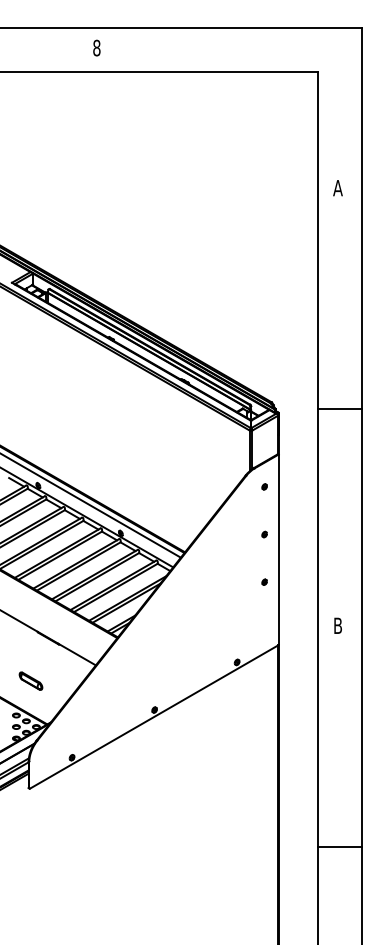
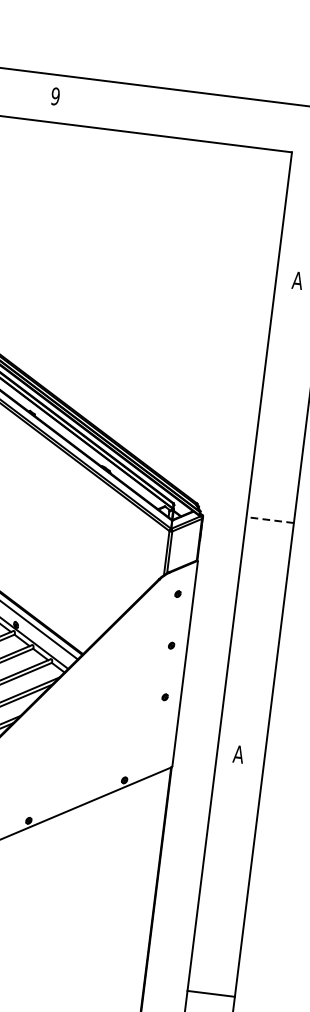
text: (96, 48) -> (55, 96), 8 -> 9
line: (340, 409) -> (270, 520), solid -> dashed
text: (337, 625) -> (238, 753), B -> A

